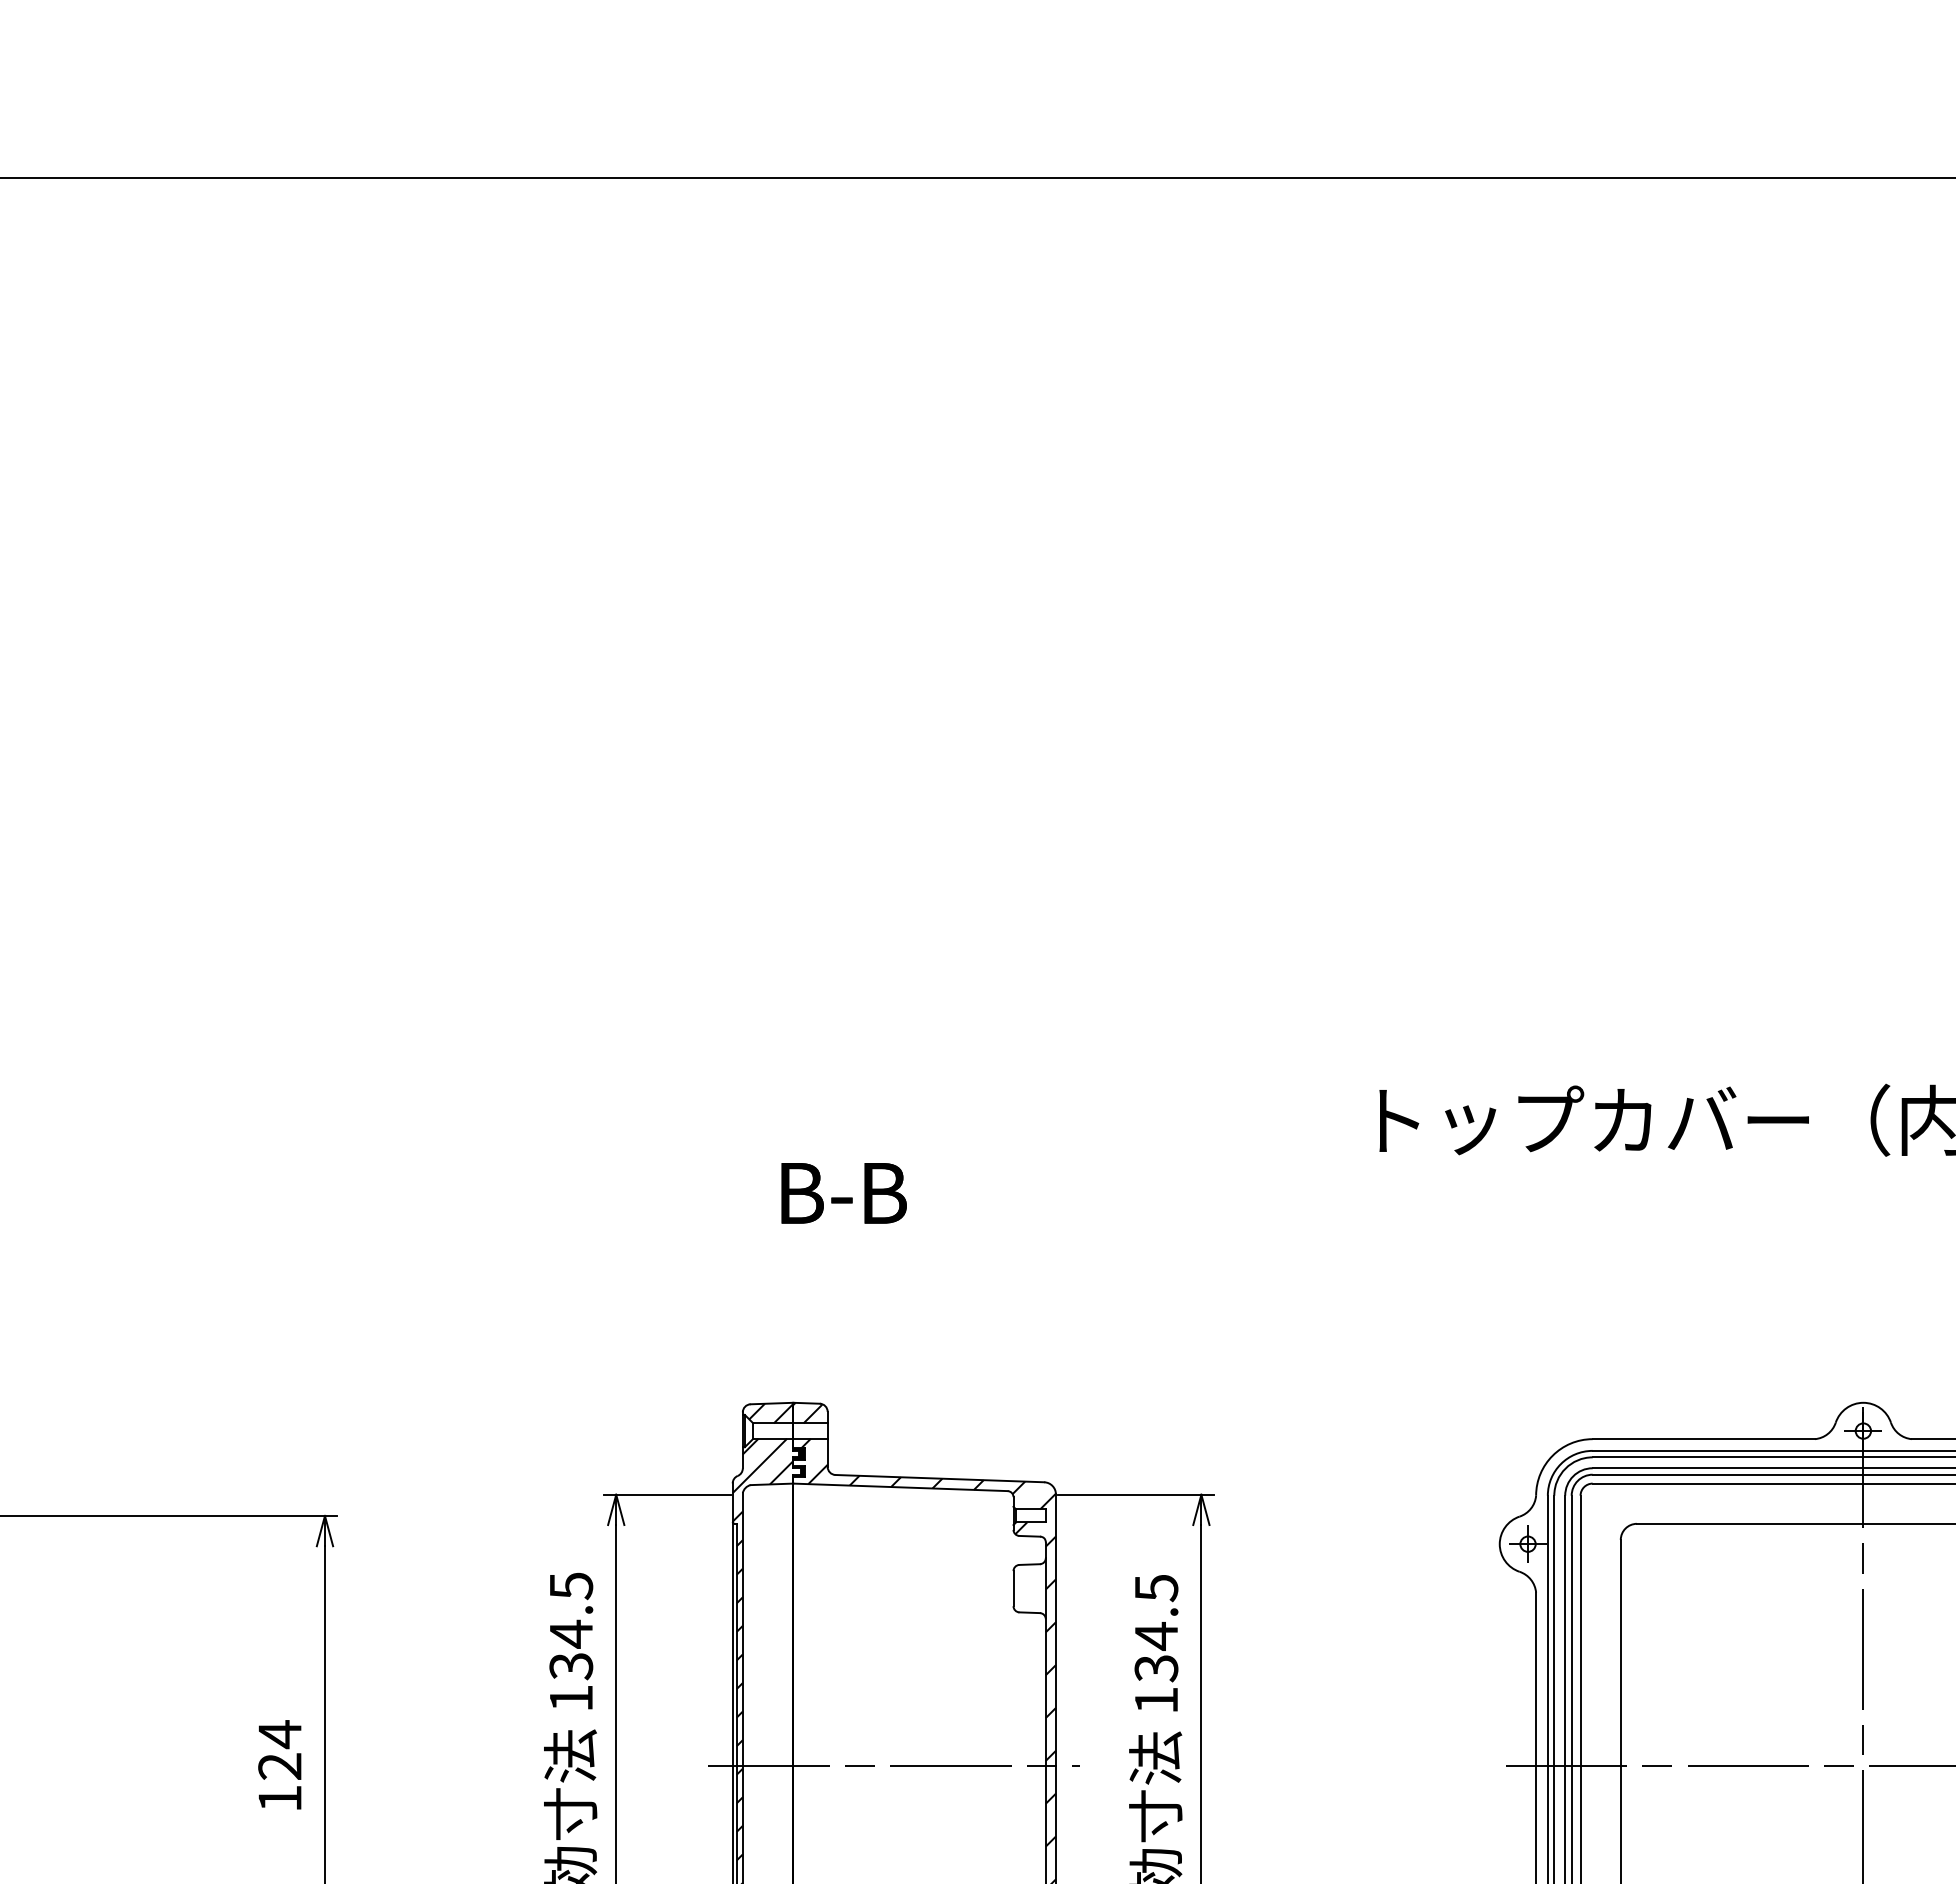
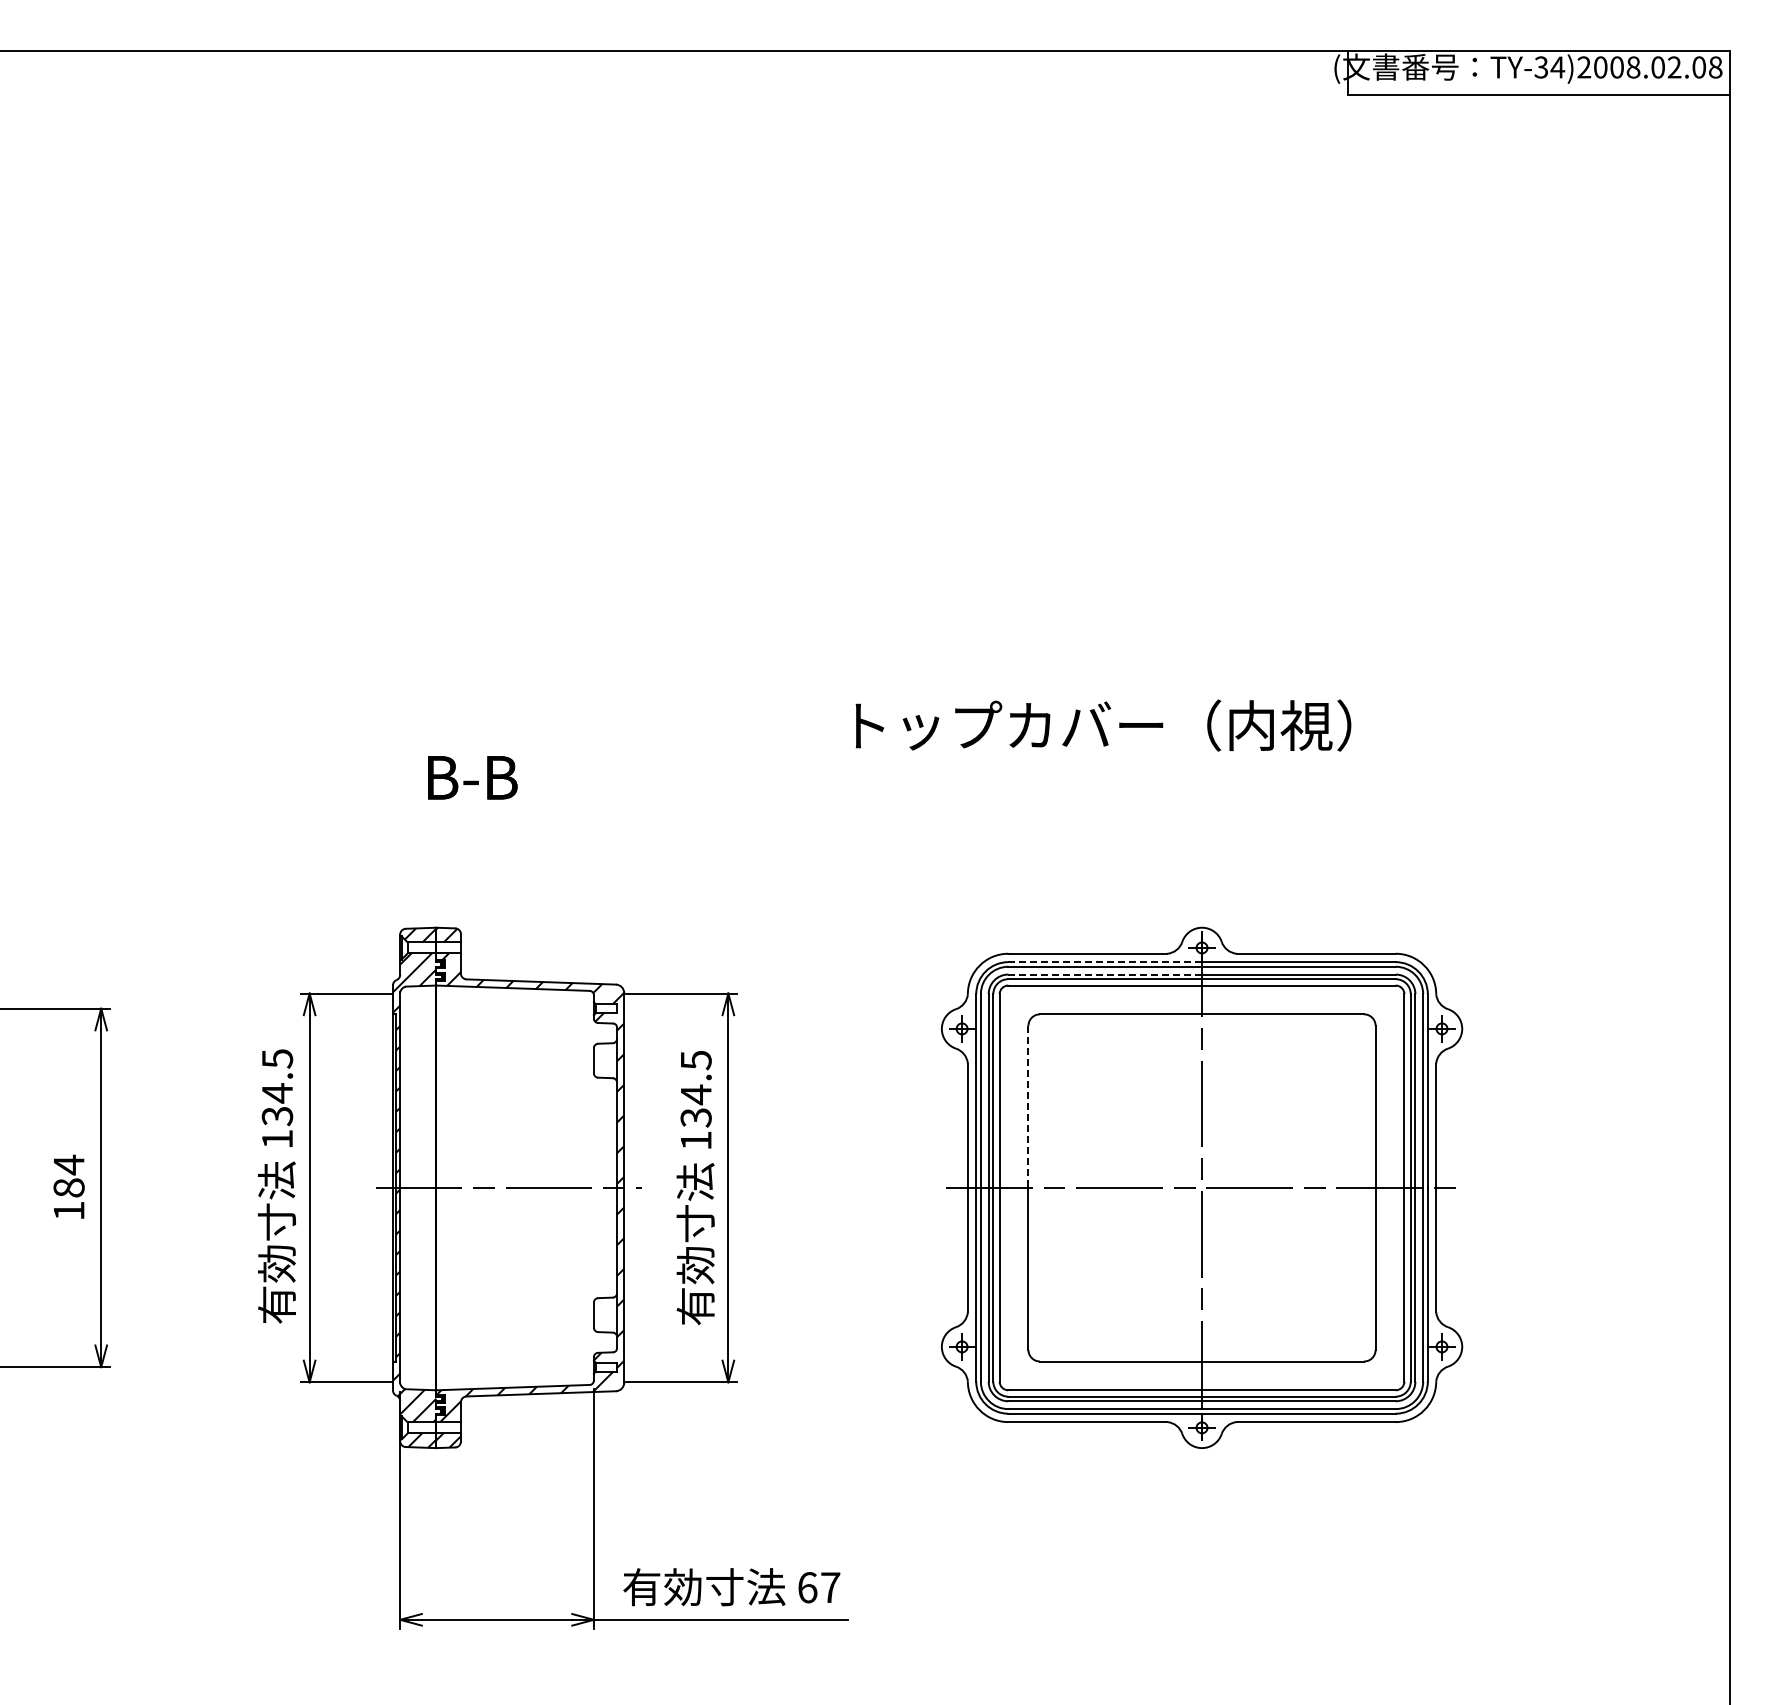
line: (1728, 1451) -> (1105, 962), solid -> dashed
line: (1728, 1468) -> (1105, 974), solid -> dashed
line: (1620, 1654) -> (1028, 1107), solid -> dashed
text: (279, 1765) -> (68, 1187), 124 -> 184

